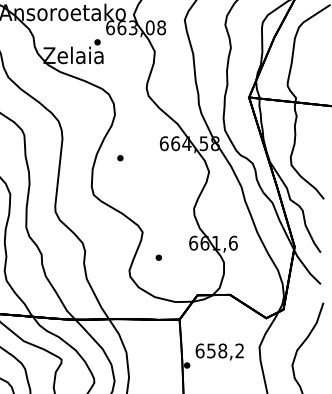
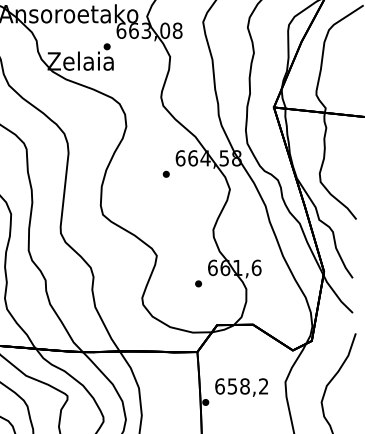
part: (119, 157) -> (165, 173), moved
part: (158, 257) -> (198, 283), moved

